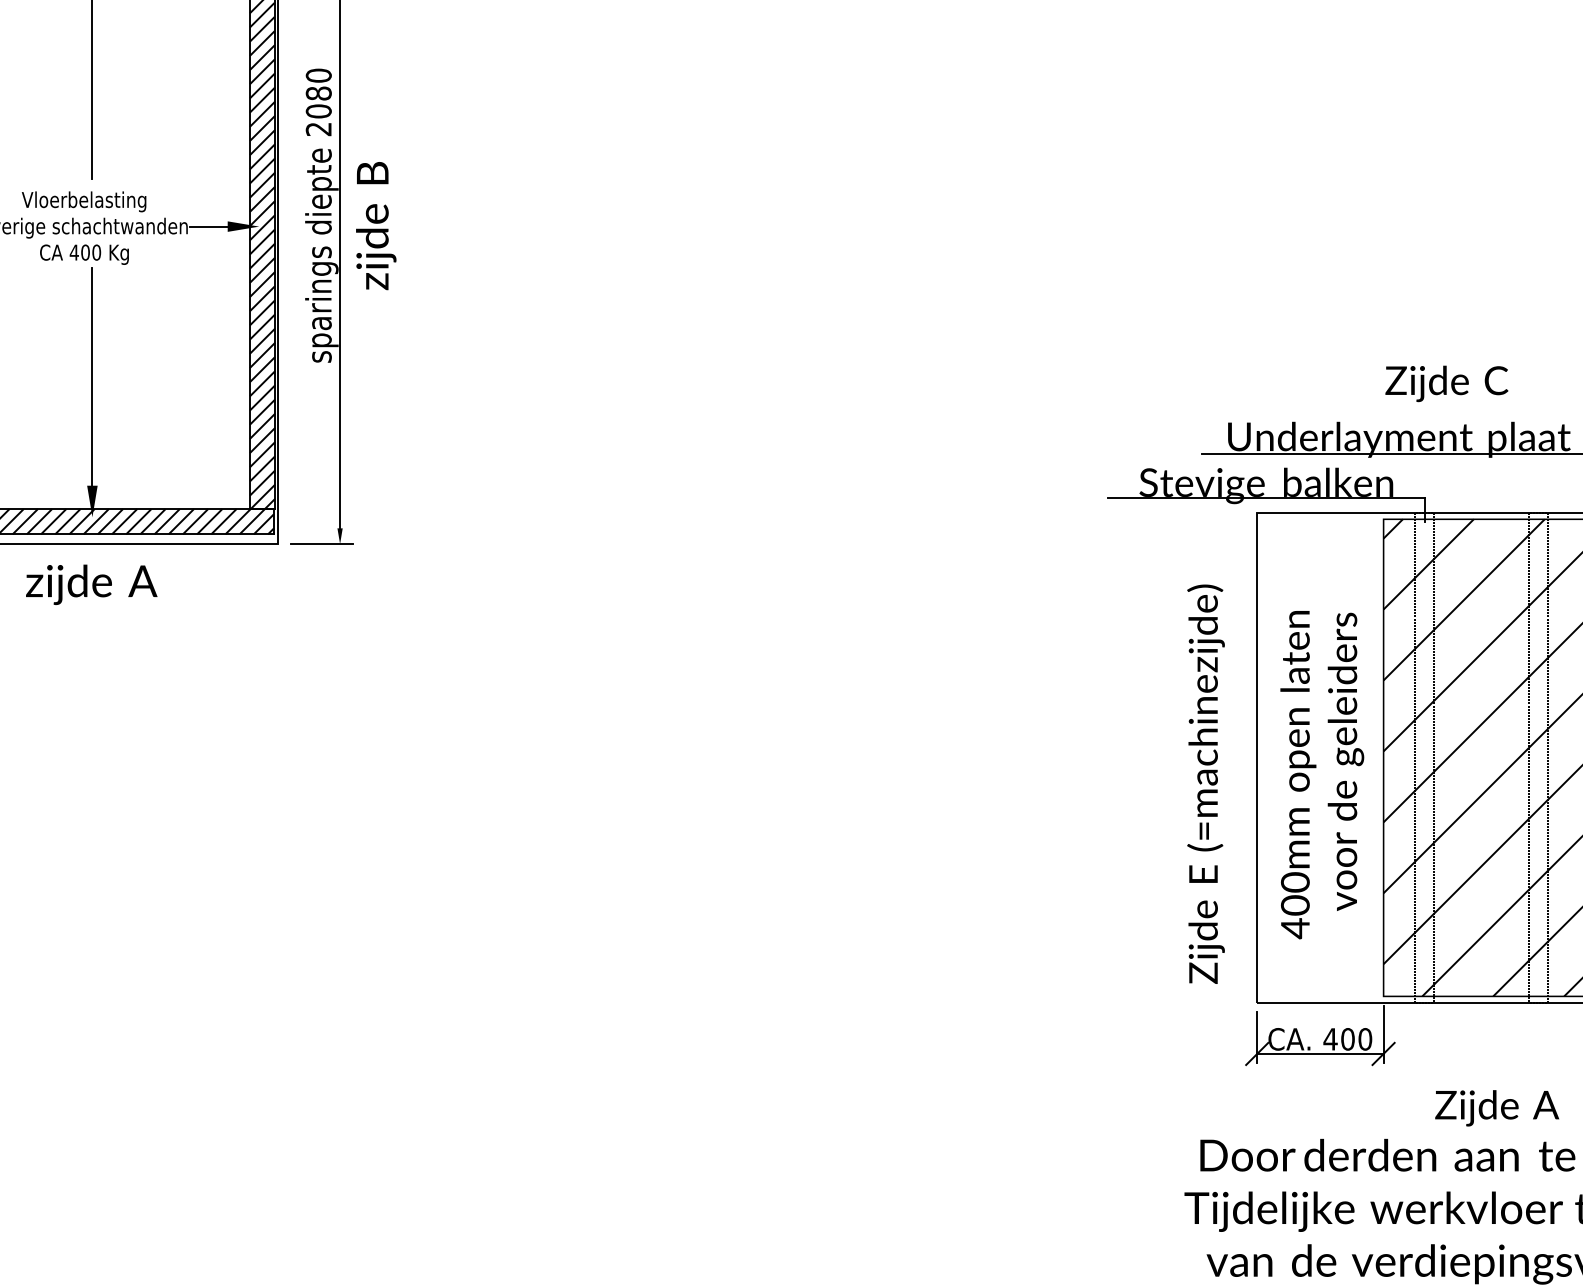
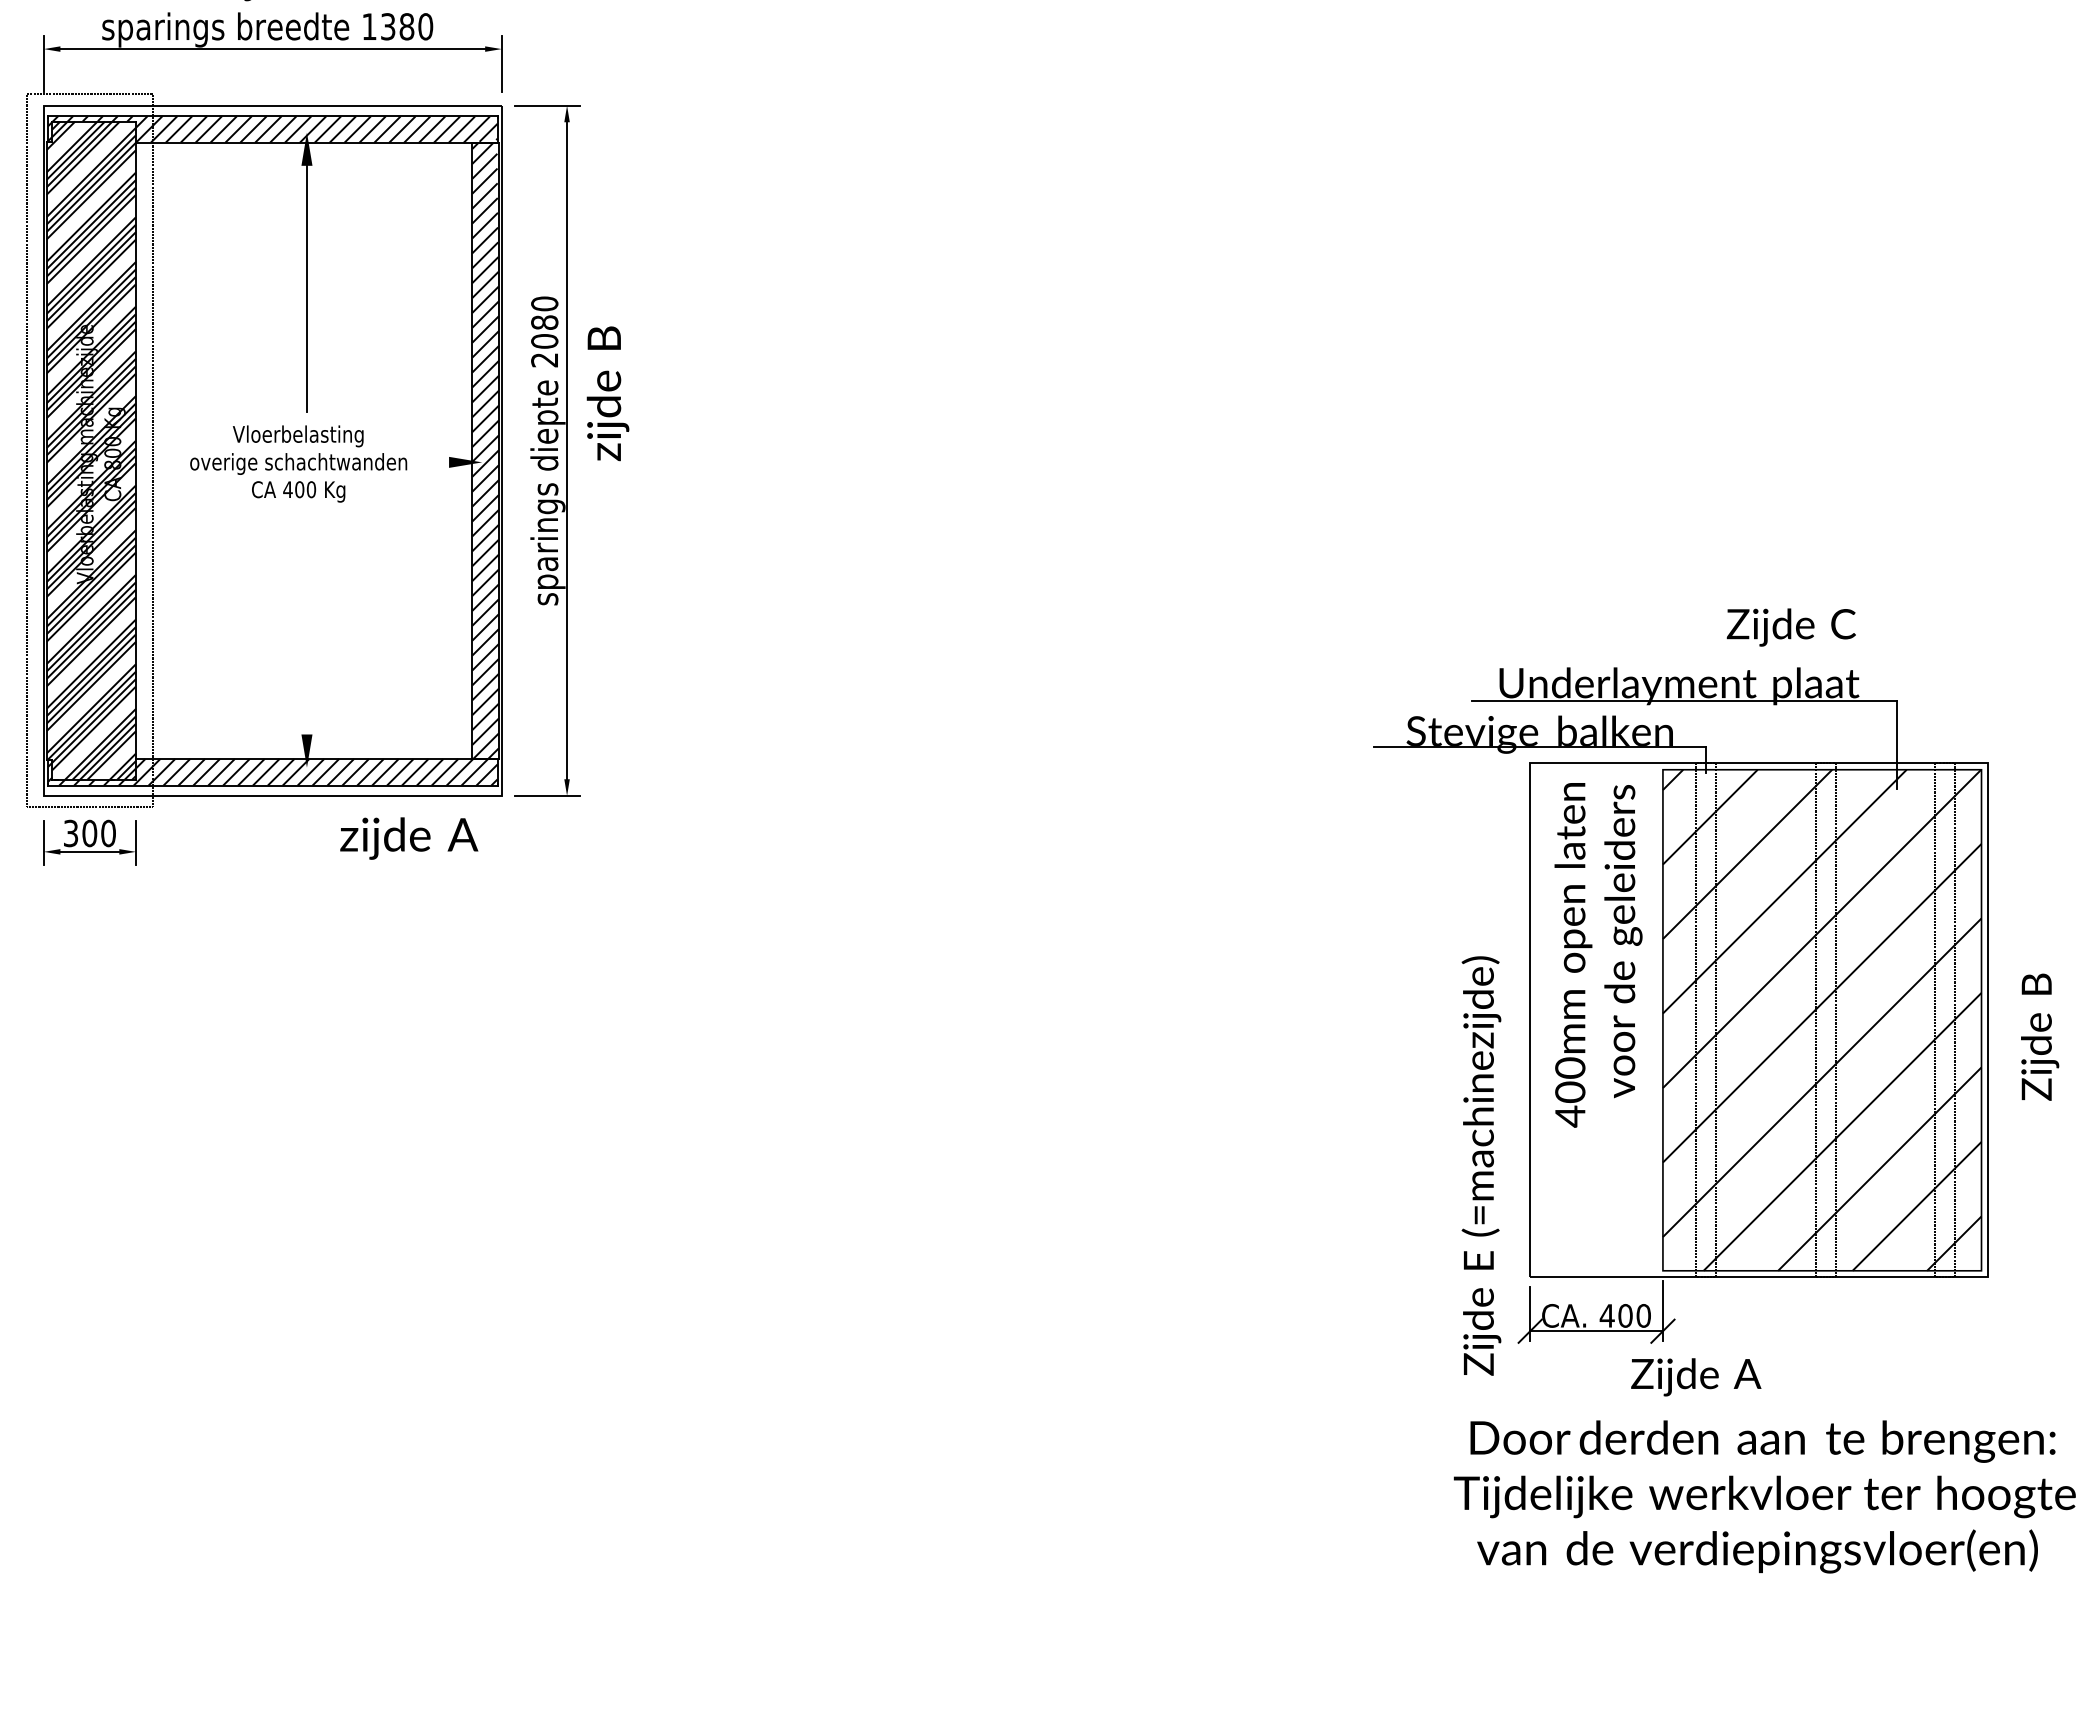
text: (375, 225) -> (607, 393), moved
line: (209, 226) -> (429, 462), removed
line: (91, 377) -> (306, 620), removed
text: (1446, 383) -> (1790, 627), moved
text: (91, 584) -> (409, 838), moved
text: (1322, 775) -> (1598, 955), moved
text: (1206, 783) -> (1481, 1165), moved
text: (1497, 1108) -> (1696, 1377), moved

